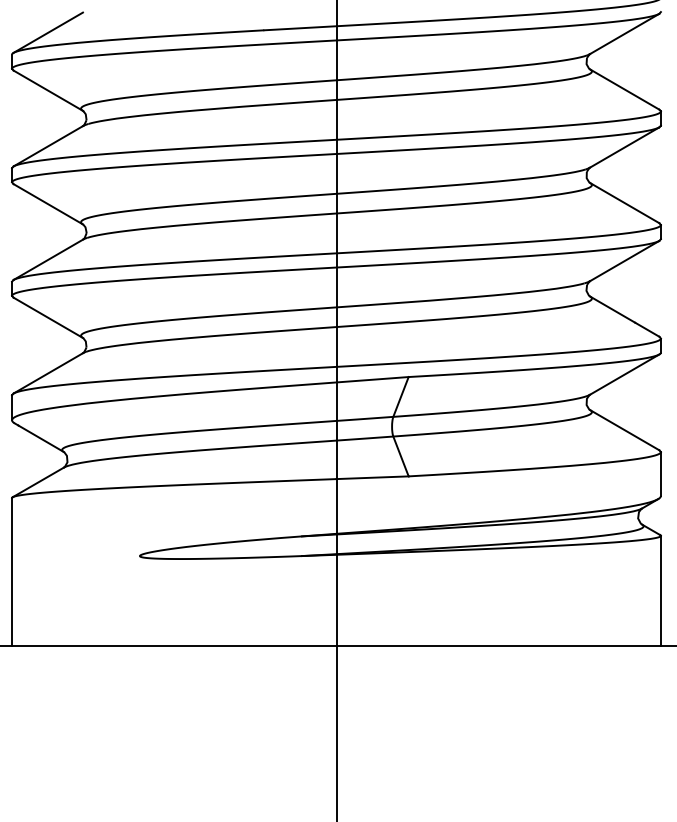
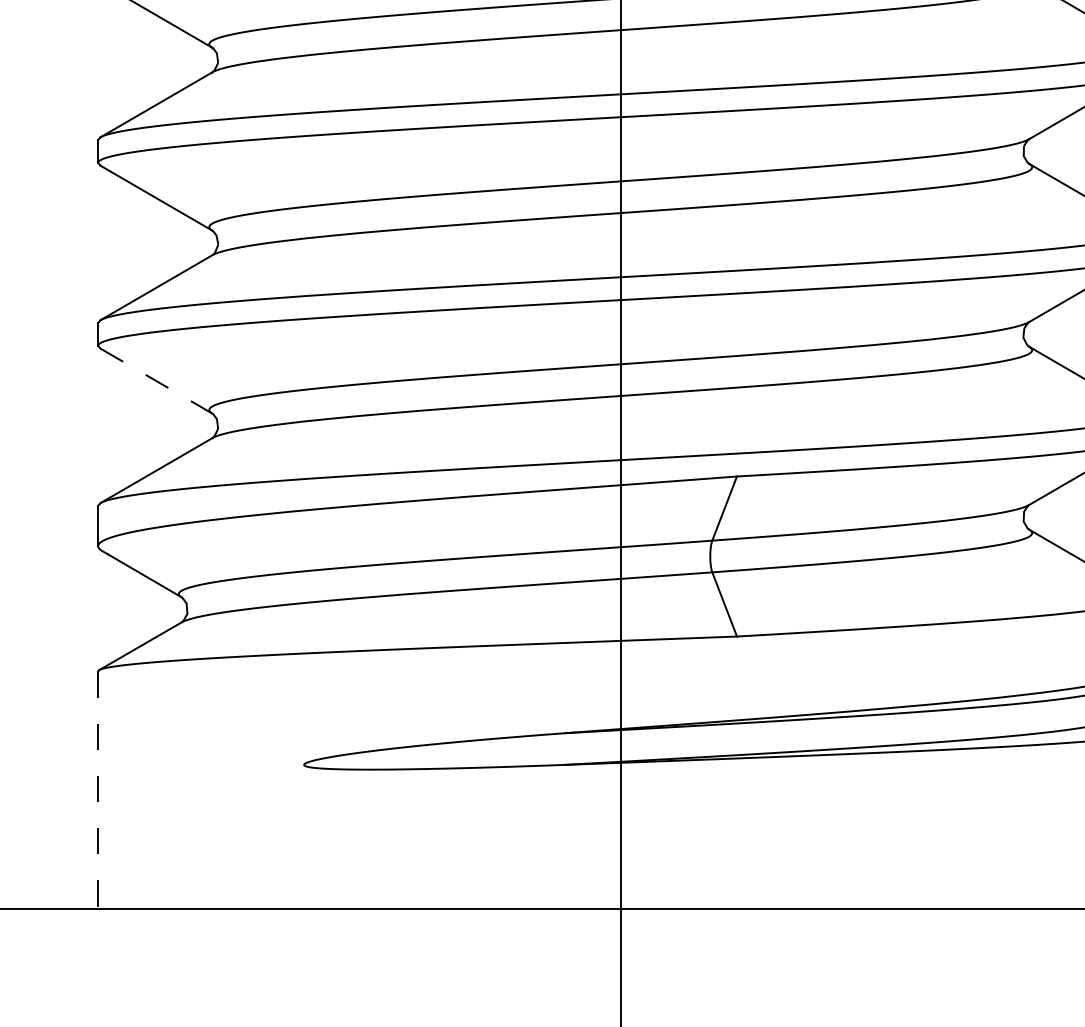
line: (48, 318) -> (156, 382), solid -> dashed
line: (12, 571) -> (98, 789), solid -> dashed

